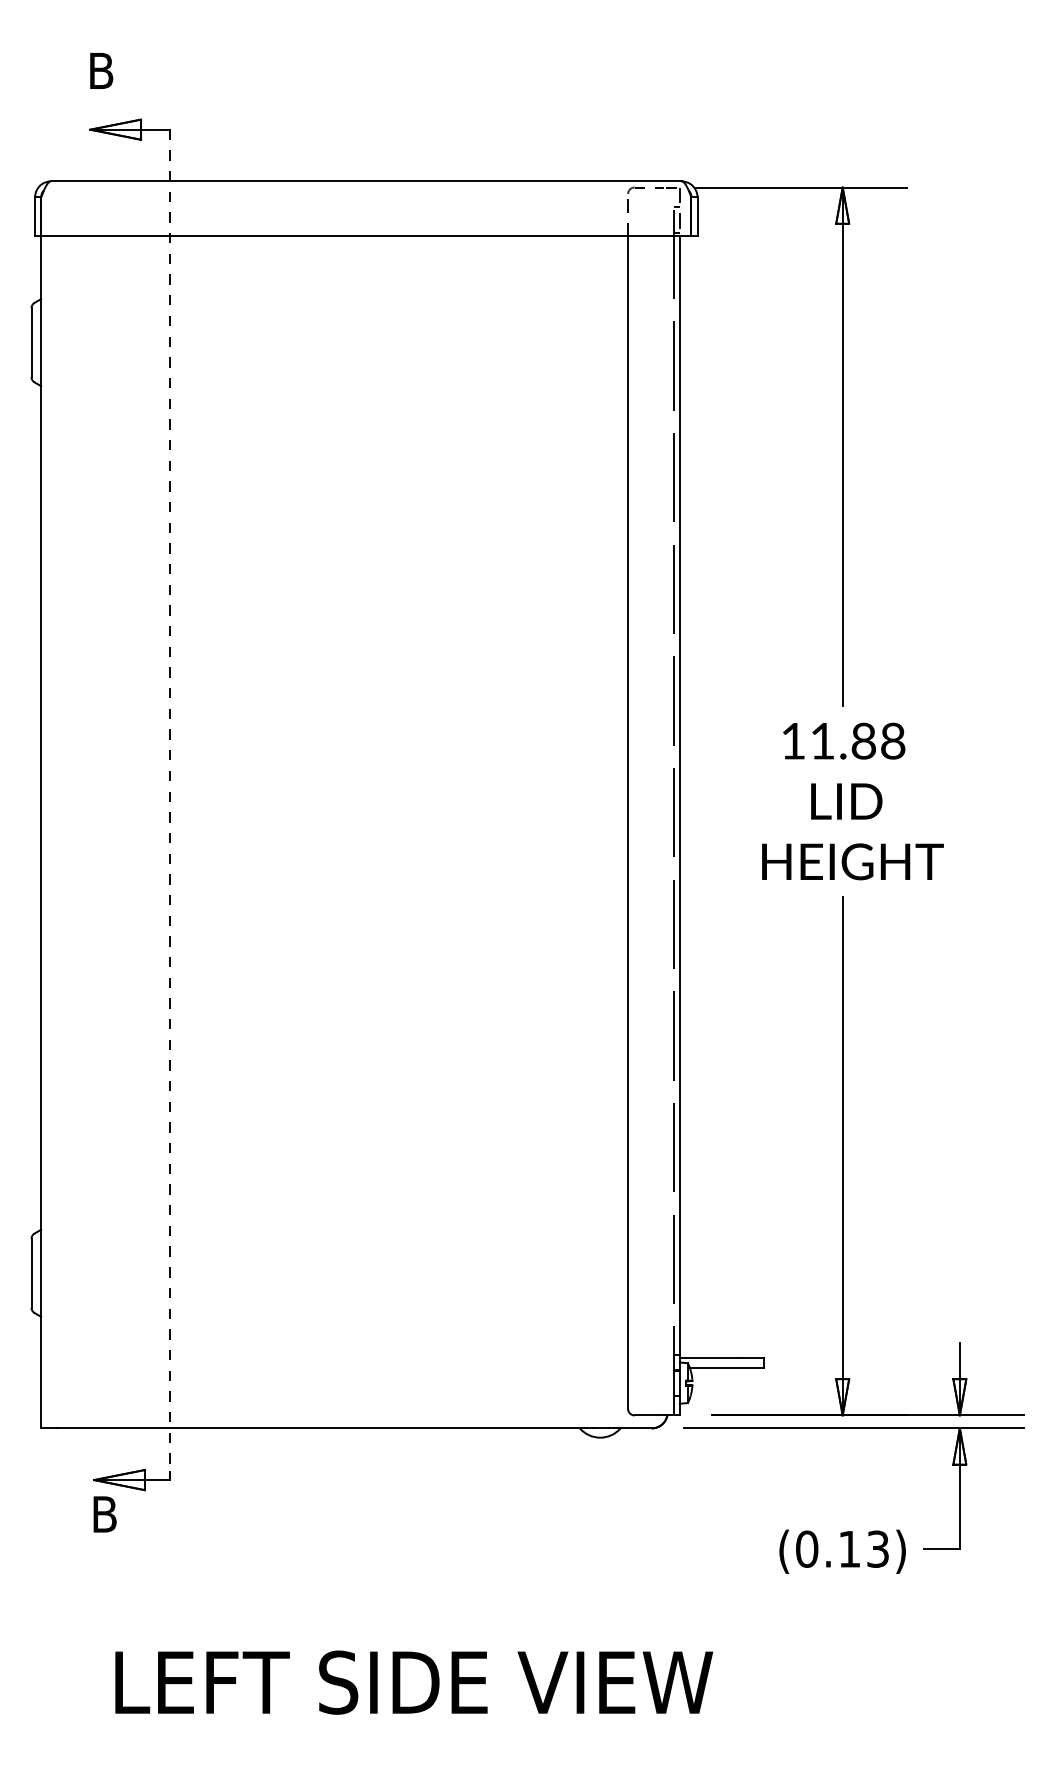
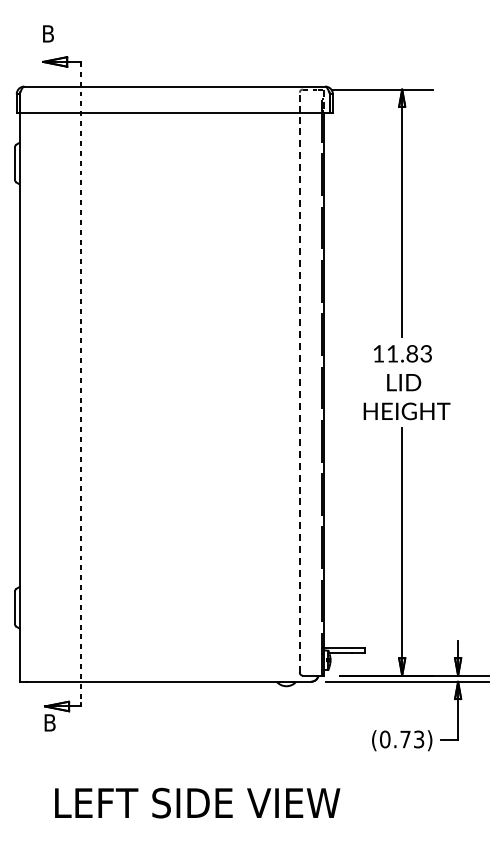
text: (893, 740) -> (426, 353), 11.88 -> 11.83
line: (627, 822) -> (299, 392), solid -> dashed
text: (849, 1549) -> (405, 739), (0.13) -> (0.73)

